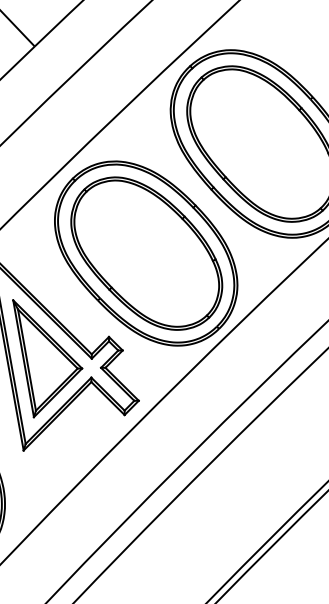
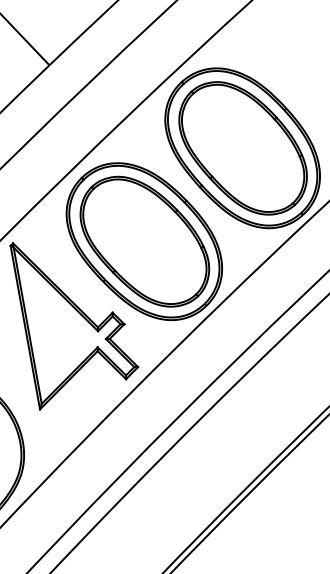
part: (47, 359) -> (60, 331), removed

